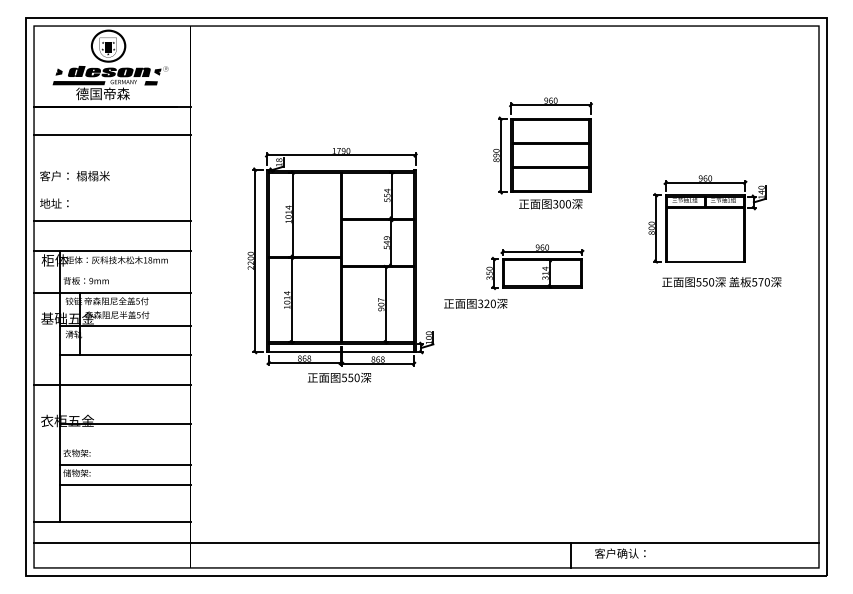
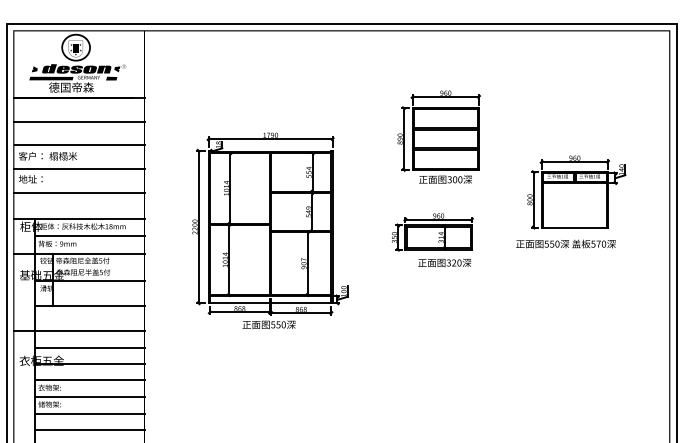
line: (112, 163) -> (79, 145), added
line: (112, 191) -> (79, 169), added
line: (124, 271) -> (89, 235), added
text: (721, 282) -> (565, 244), moved
text: (475, 303) -> (444, 262), moved
line: (124, 405) -> (89, 347), added
line: (124, 444) -> (89, 380), added
line: (124, 503) -> (89, 429), added

